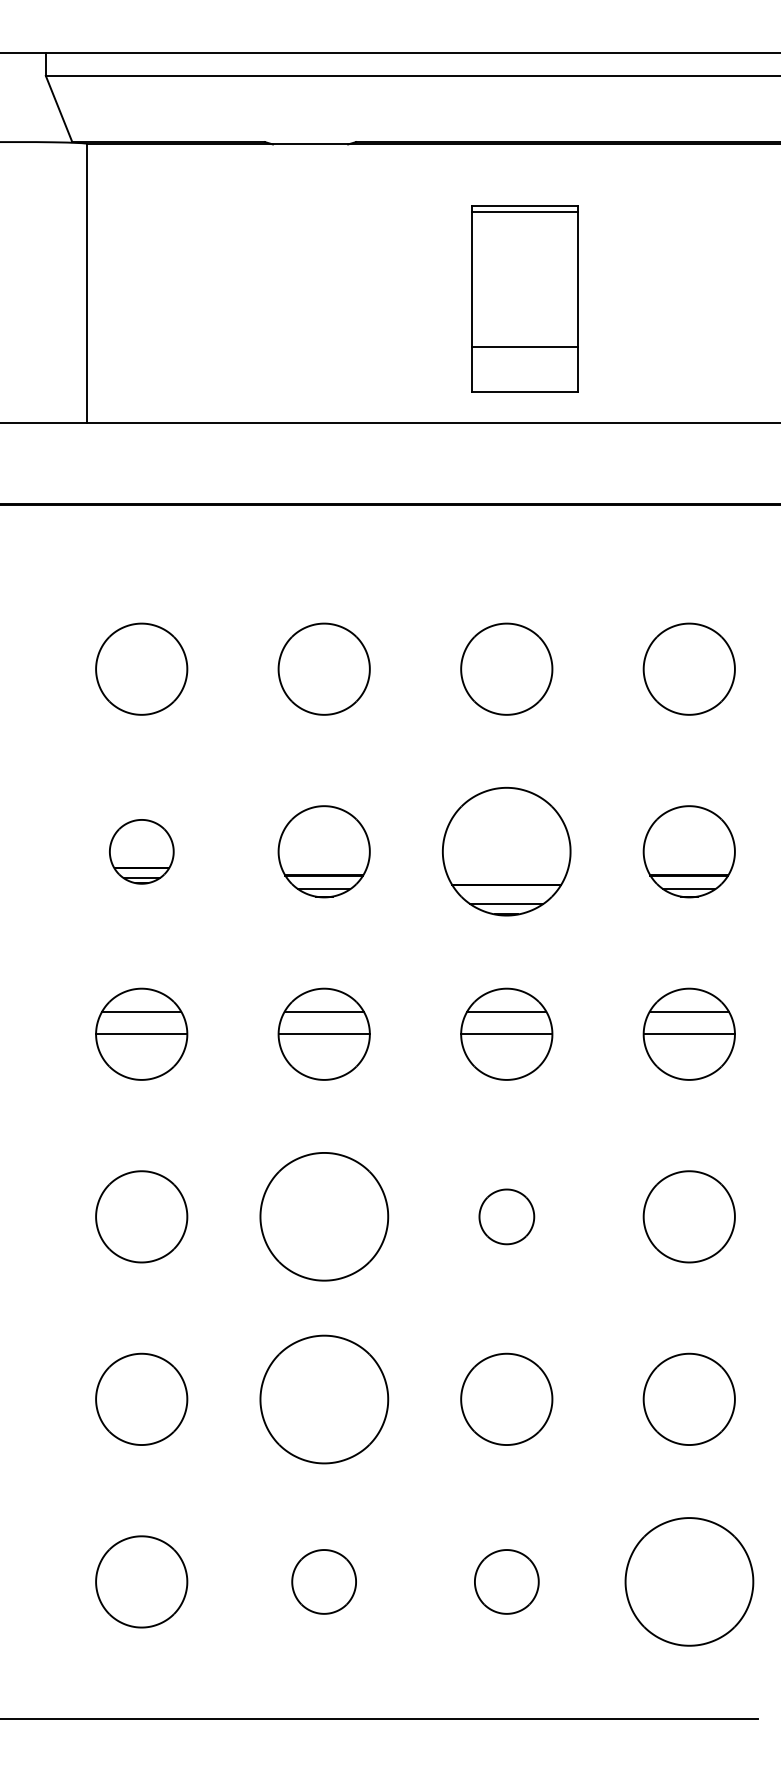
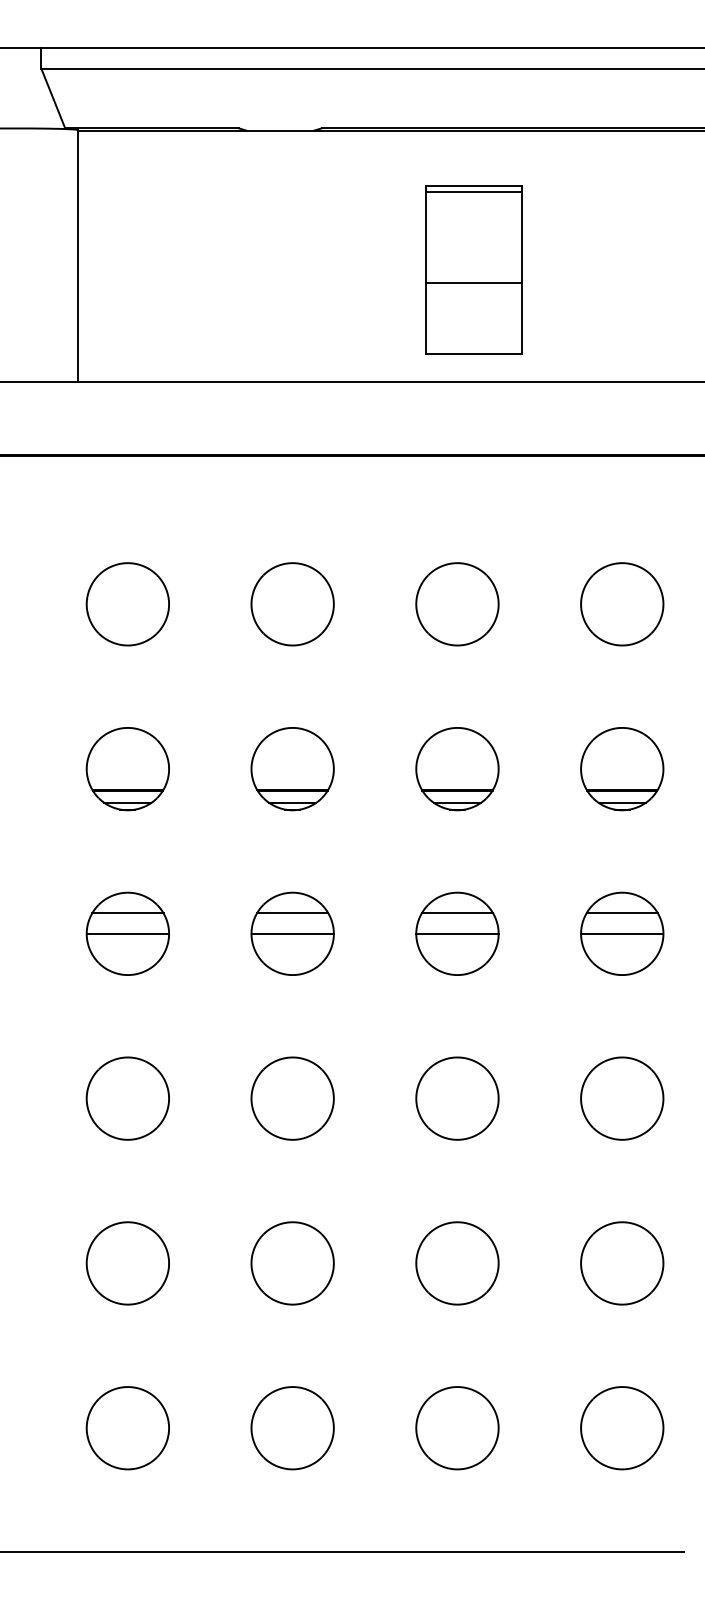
line: (524, 346) -> (473, 283), moved
part: (141, 851) -> (127, 768), size x1.43
part: (506, 851) -> (457, 768), size x0.71
part: (323, 1216) -> (292, 1098), size x0.71
part: (506, 1216) -> (457, 1098), size x1.67
part: (323, 1398) -> (292, 1262), size x0.71
part: (323, 1581) -> (292, 1427), size x1.43
part: (506, 1581) -> (457, 1427), size x1.43
part: (688, 1581) -> (621, 1427), size x0.71

